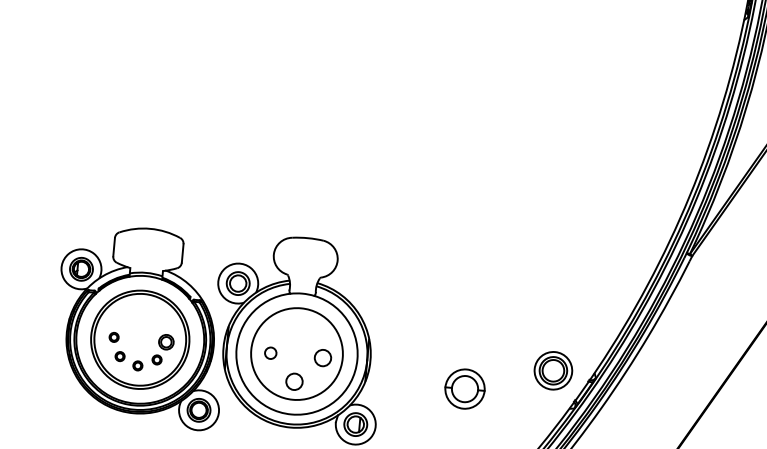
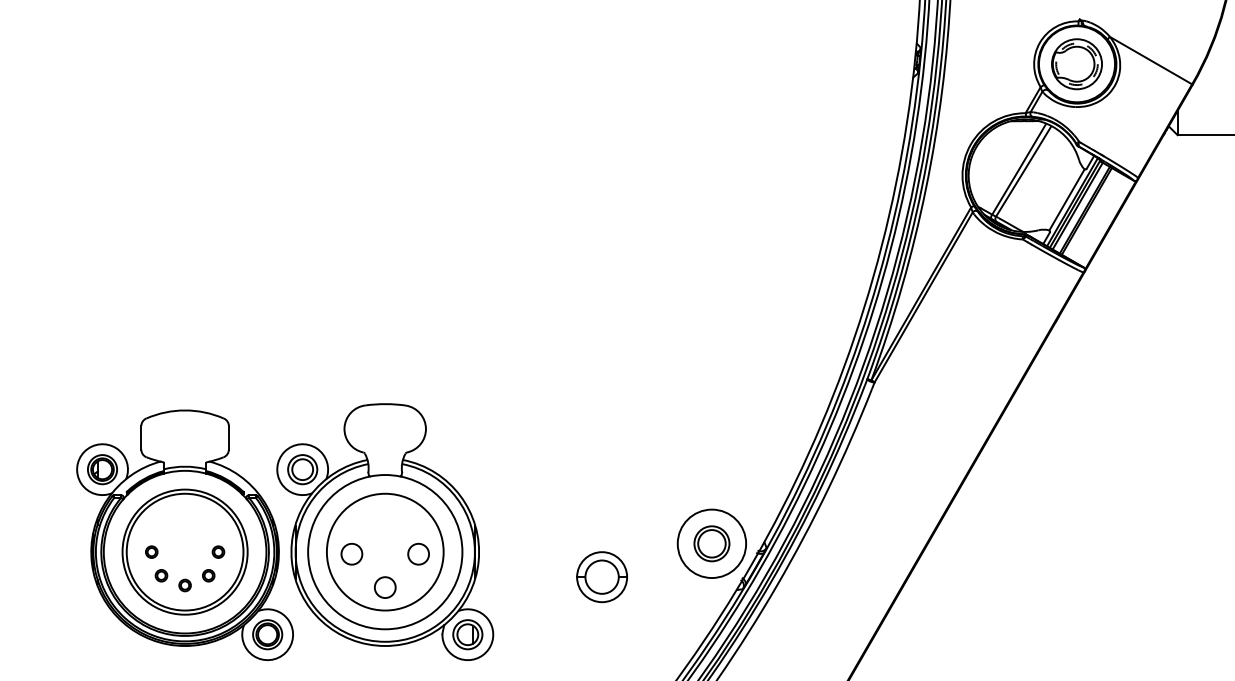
part: (166, 341) -> (218, 551), size x0.62
circle: (270, 352) -> (351, 553), size x1.43
circle: (553, 370) -> (711, 543), size x1.43

